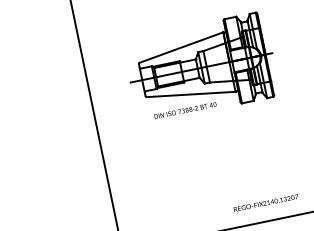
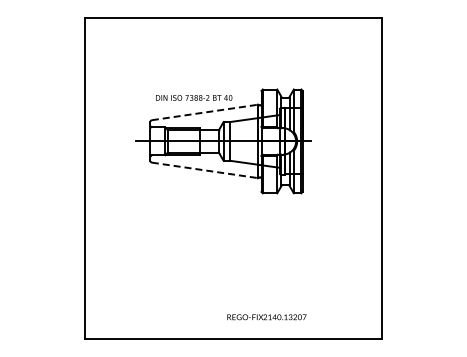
line: (181, 47) -> (204, 112), solid -> dashed
line: (190, 94) -> (204, 170), solid -> dashed
text: (185, 110) -> (194, 97), moved

